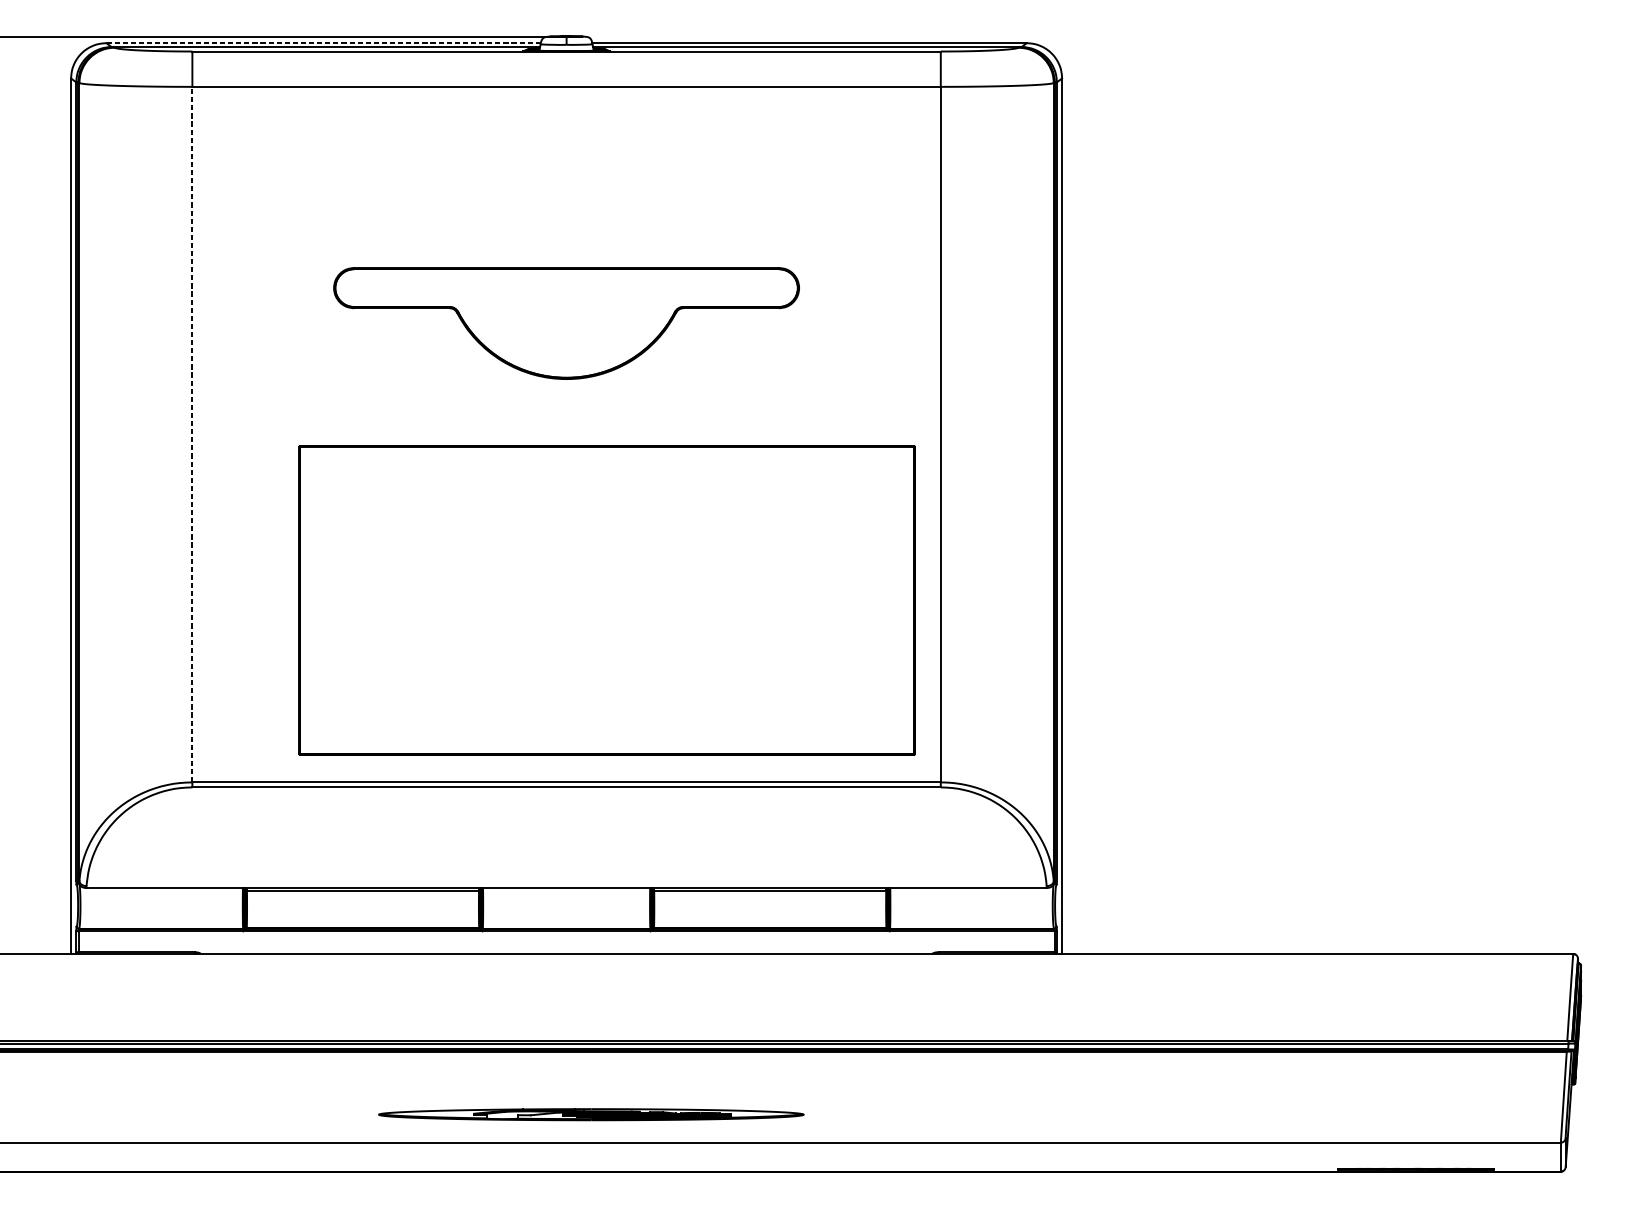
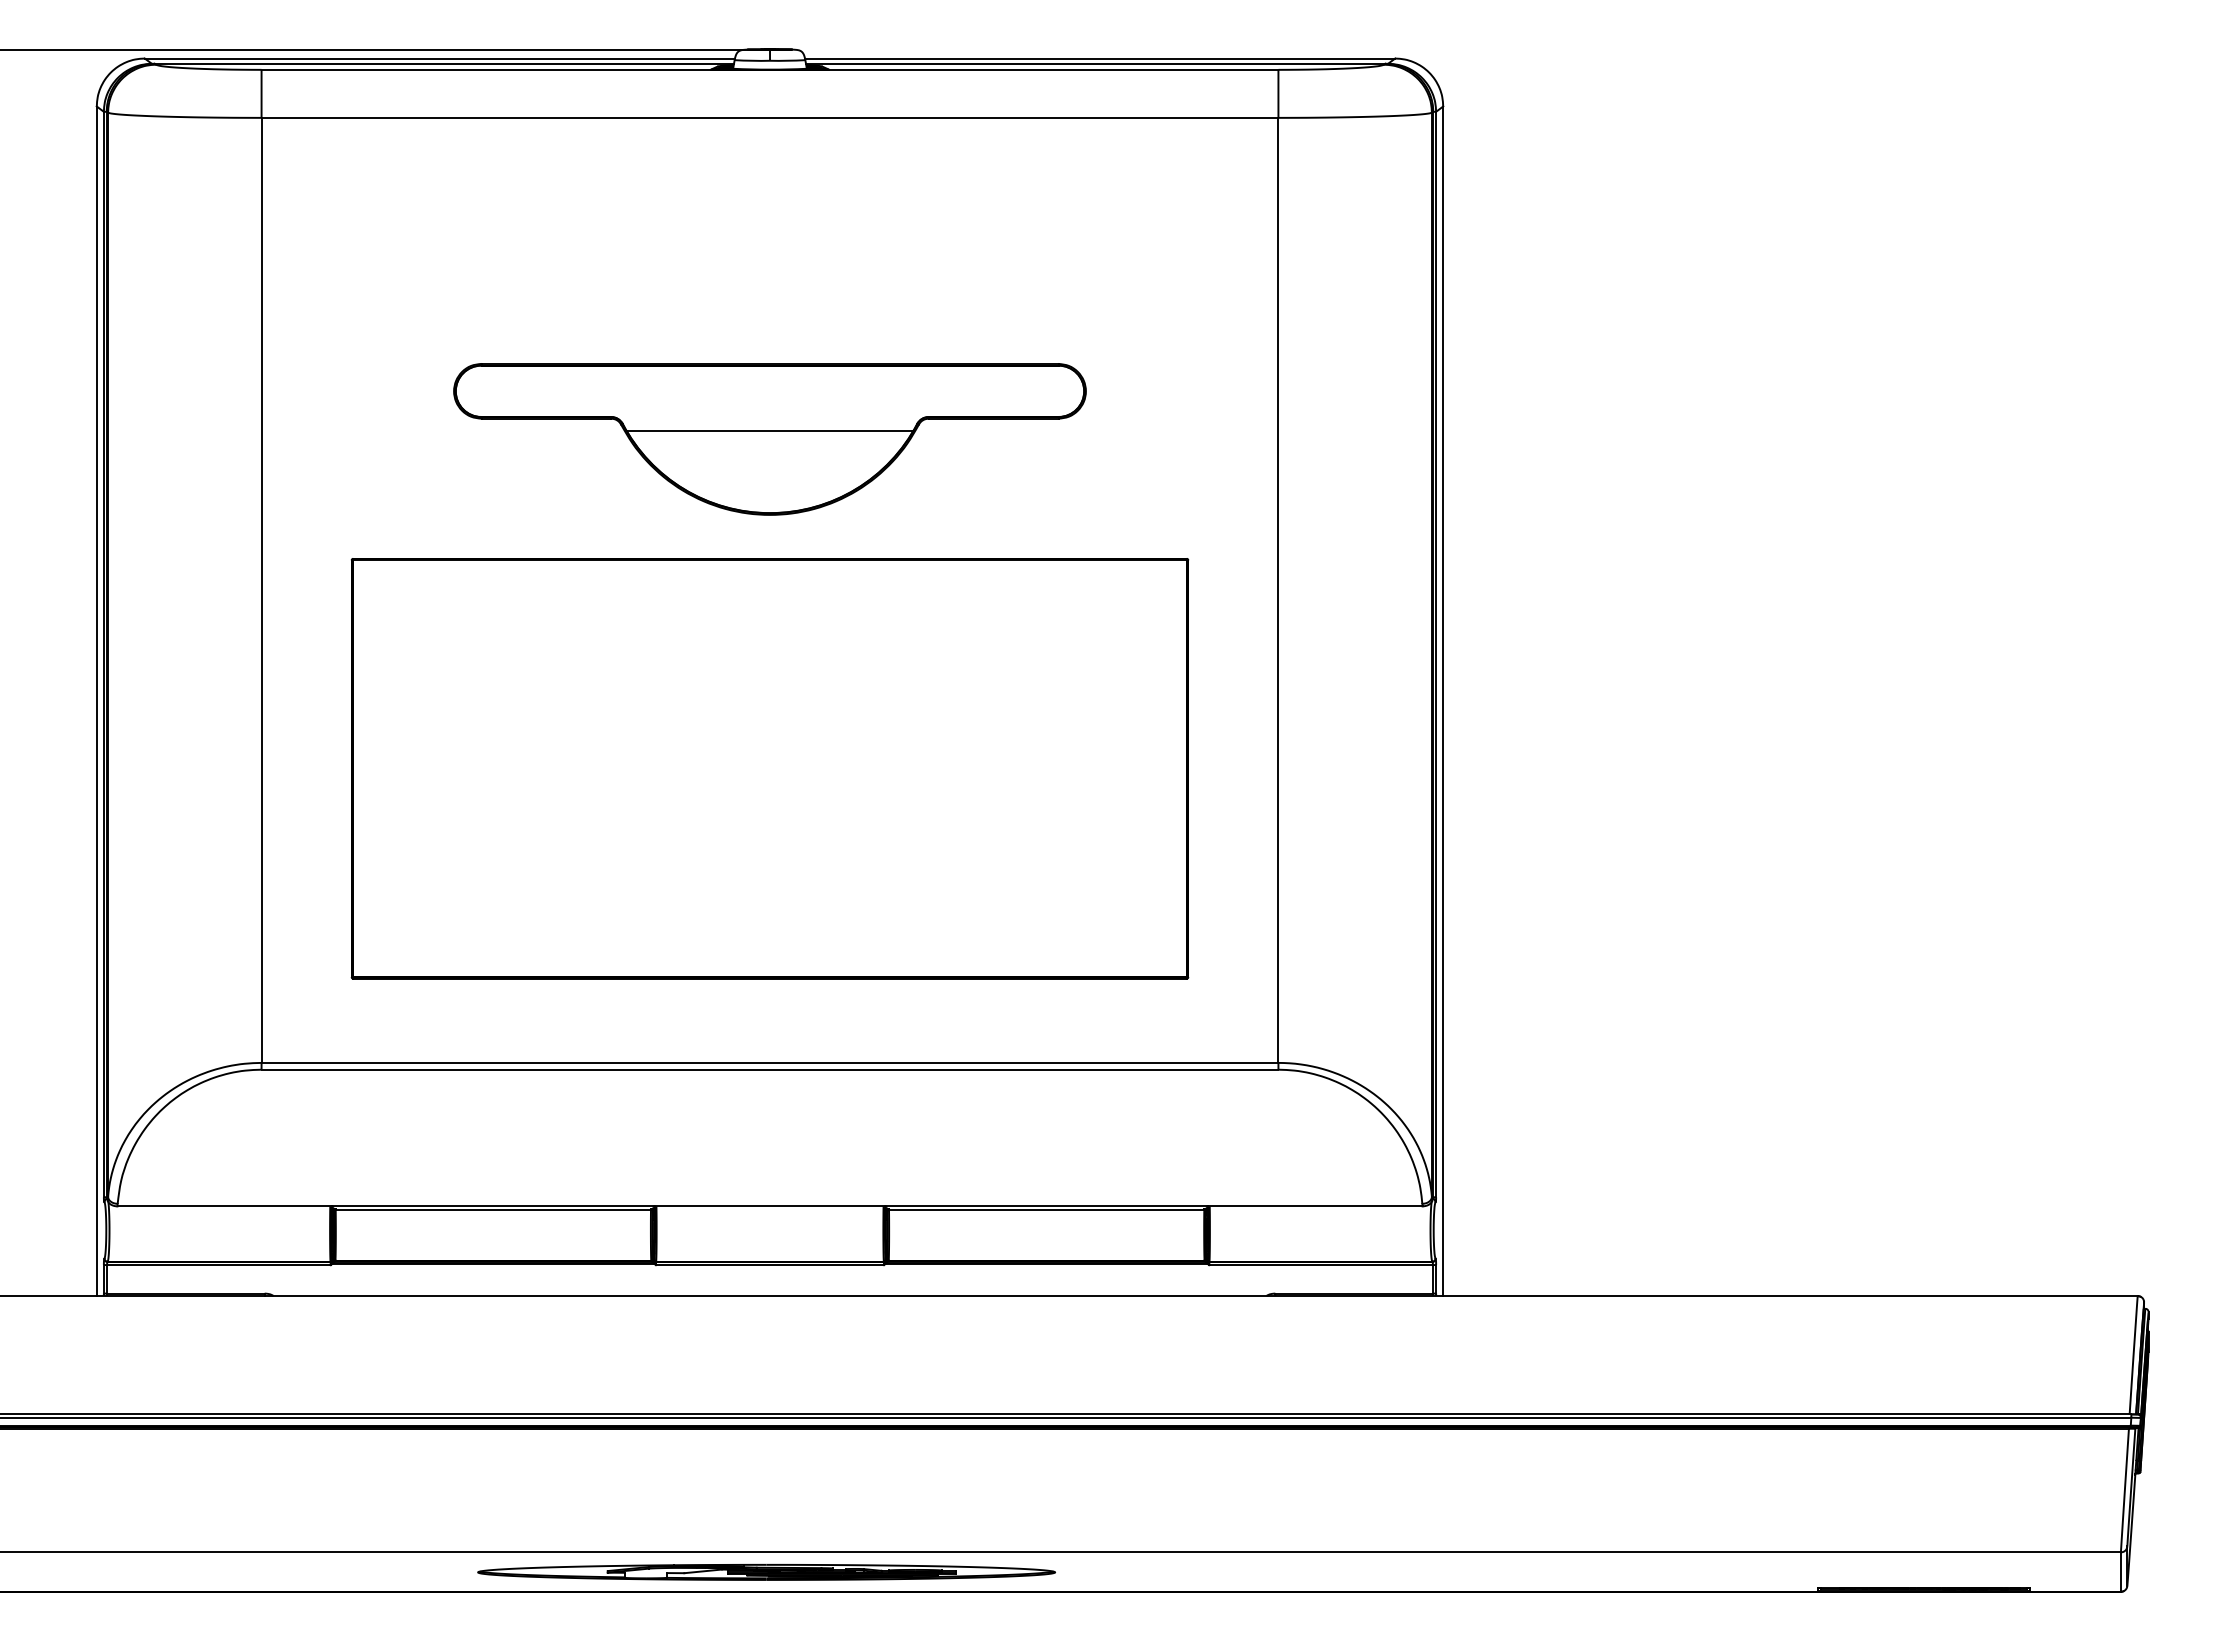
line: (323, 43) -> (439, 58), dashed -> solid
line: (566, 317) -> (769, 431), added
line: (192, 434) -> (261, 590), dashed -> solid
part: (606, 600) -> (769, 768), moved
part: (591, 1114) -> (766, 1572), moved

